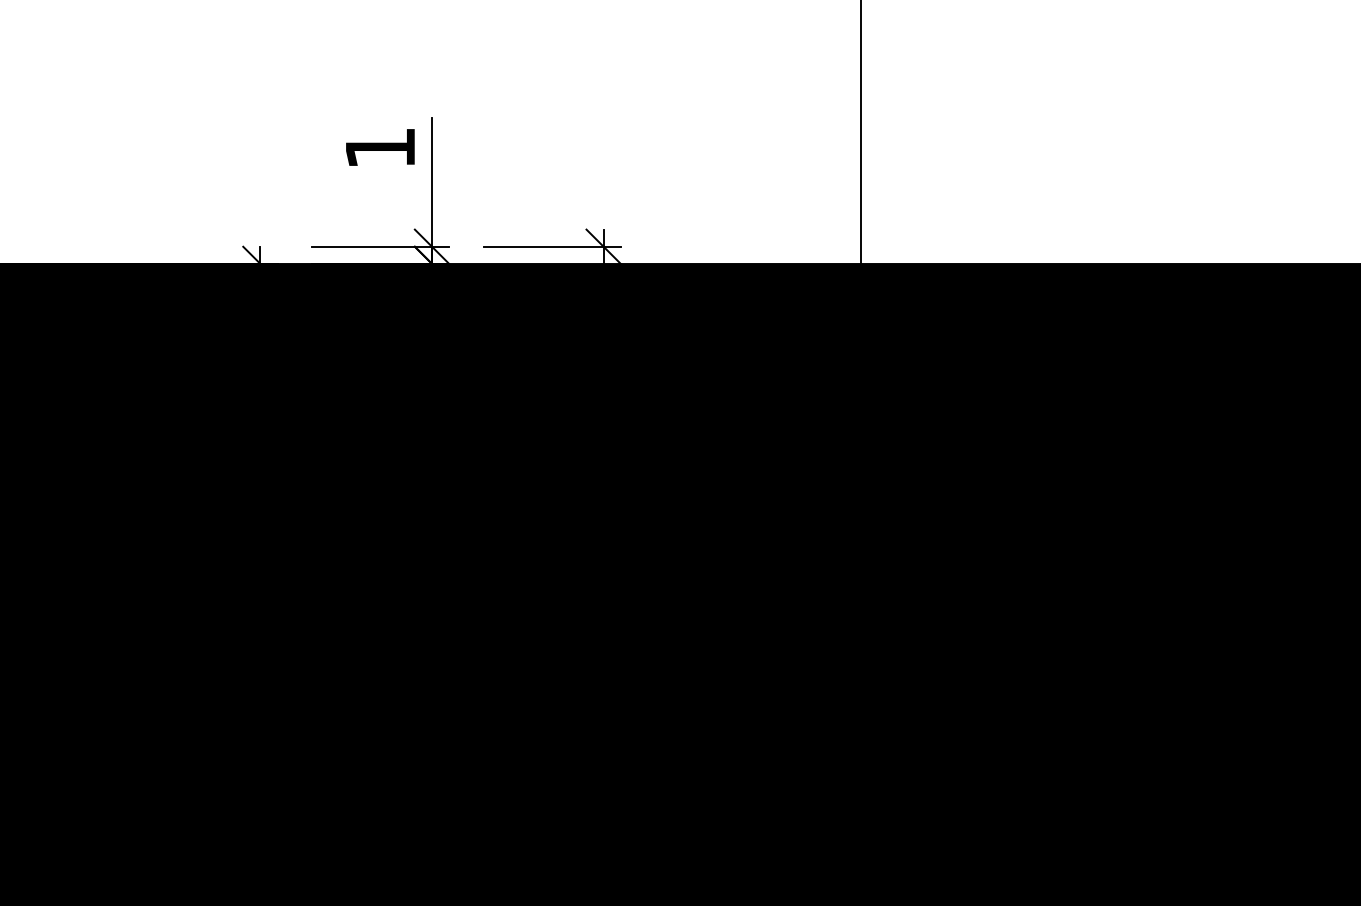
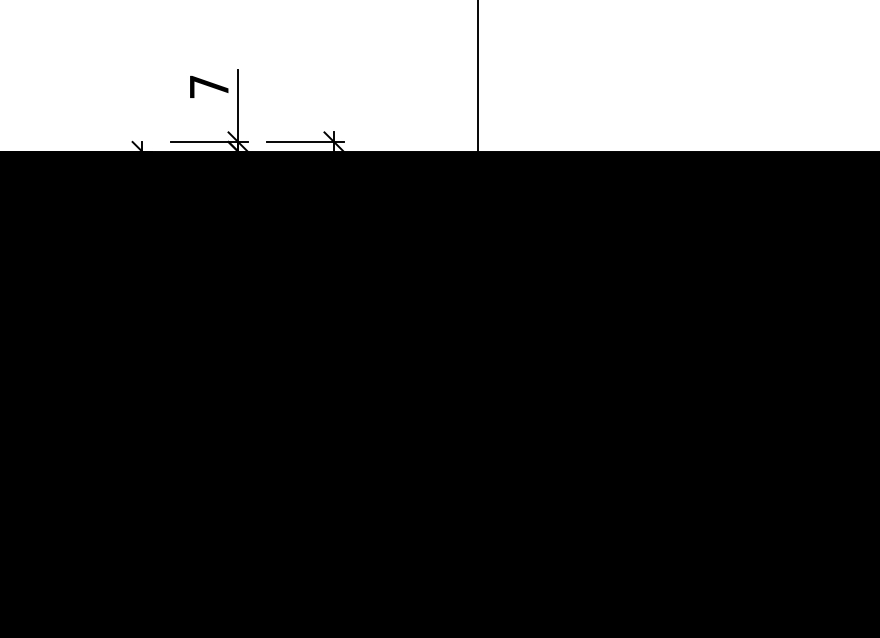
text: (380, 147) -> (209, 86), 1 -> 7

